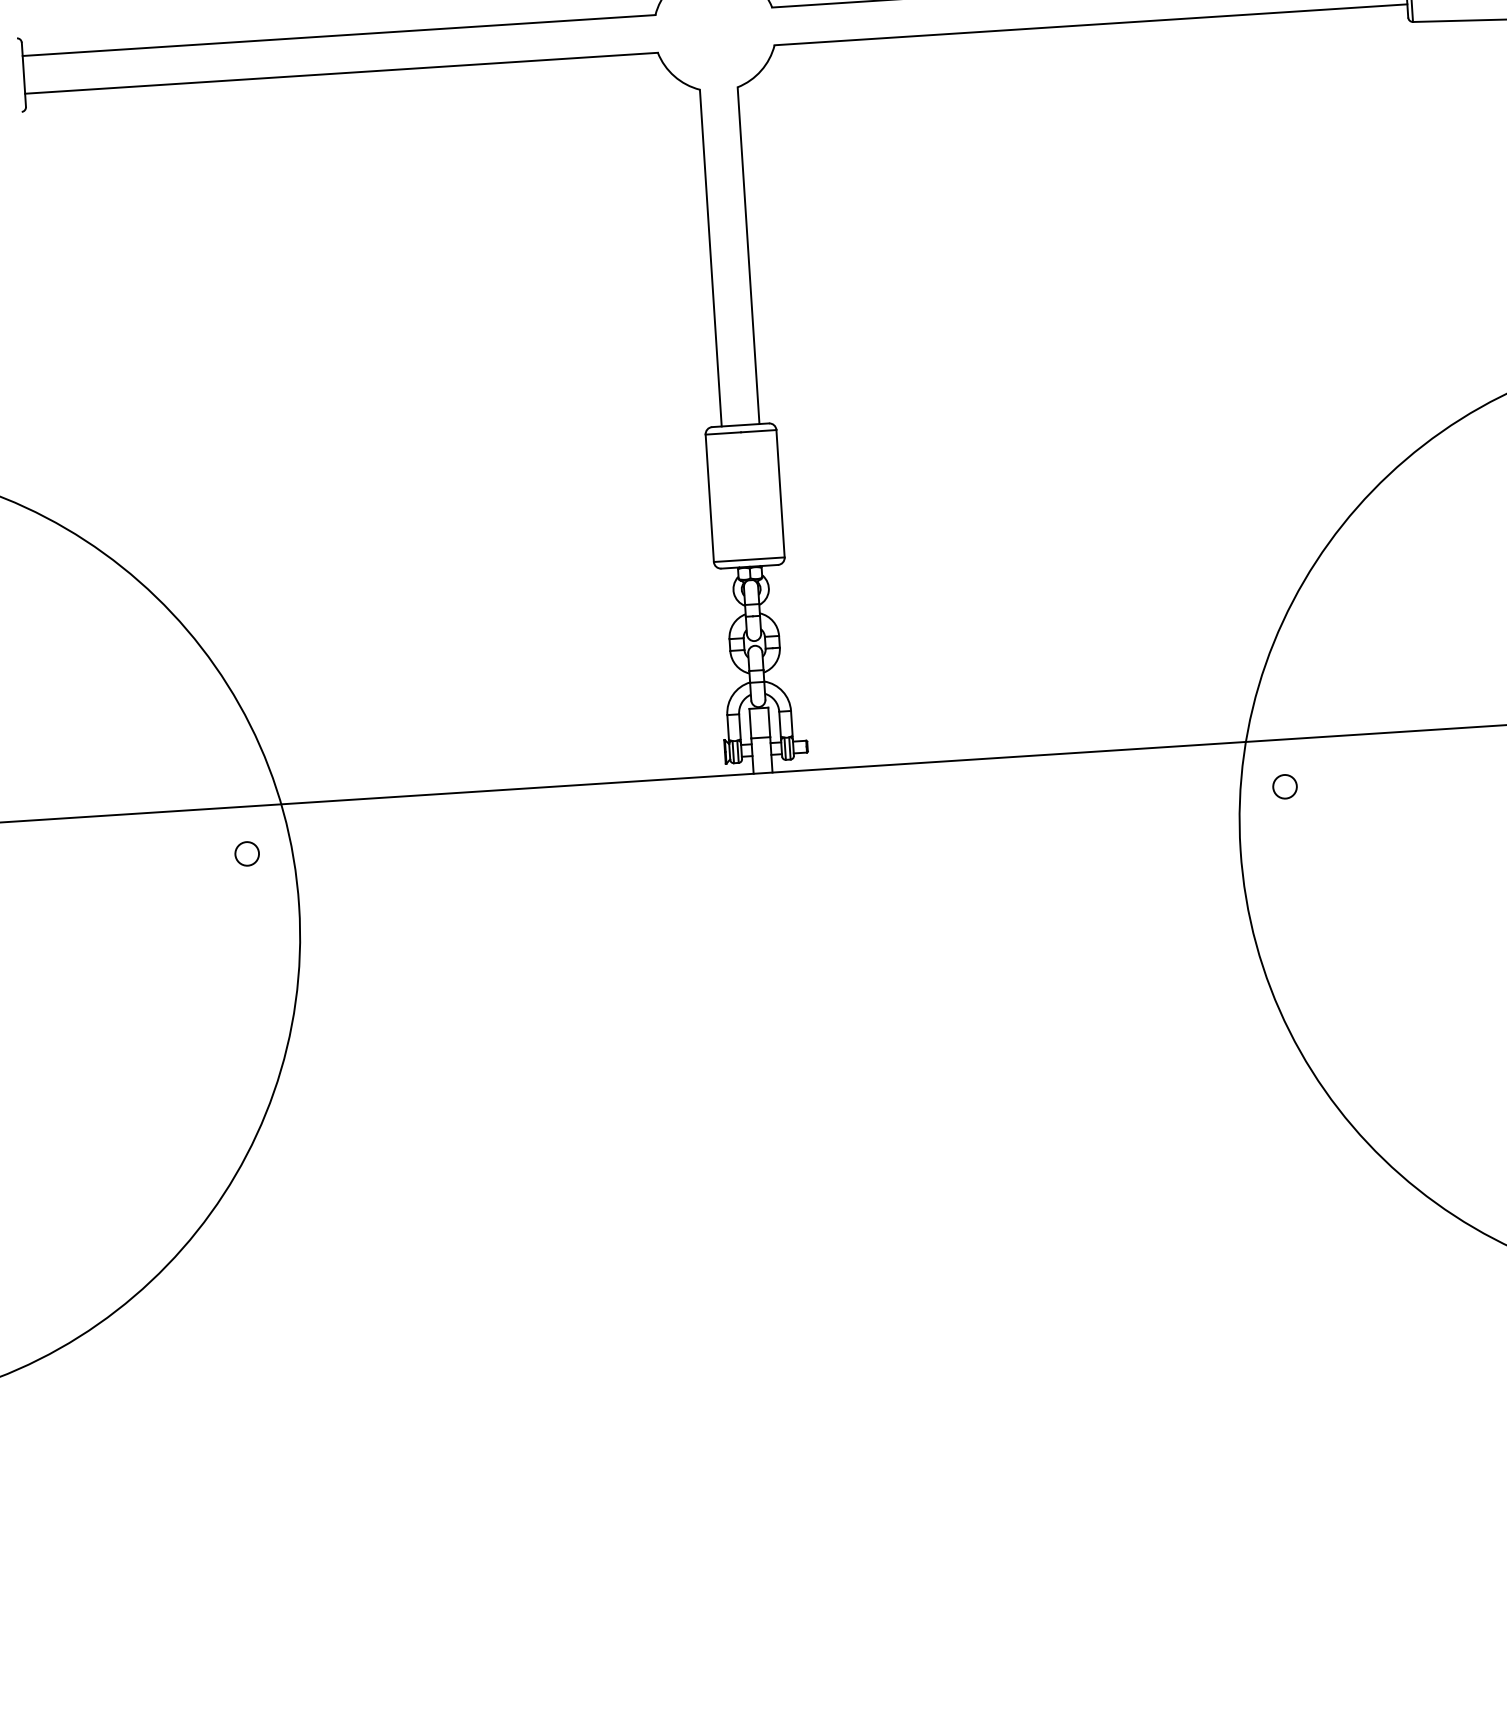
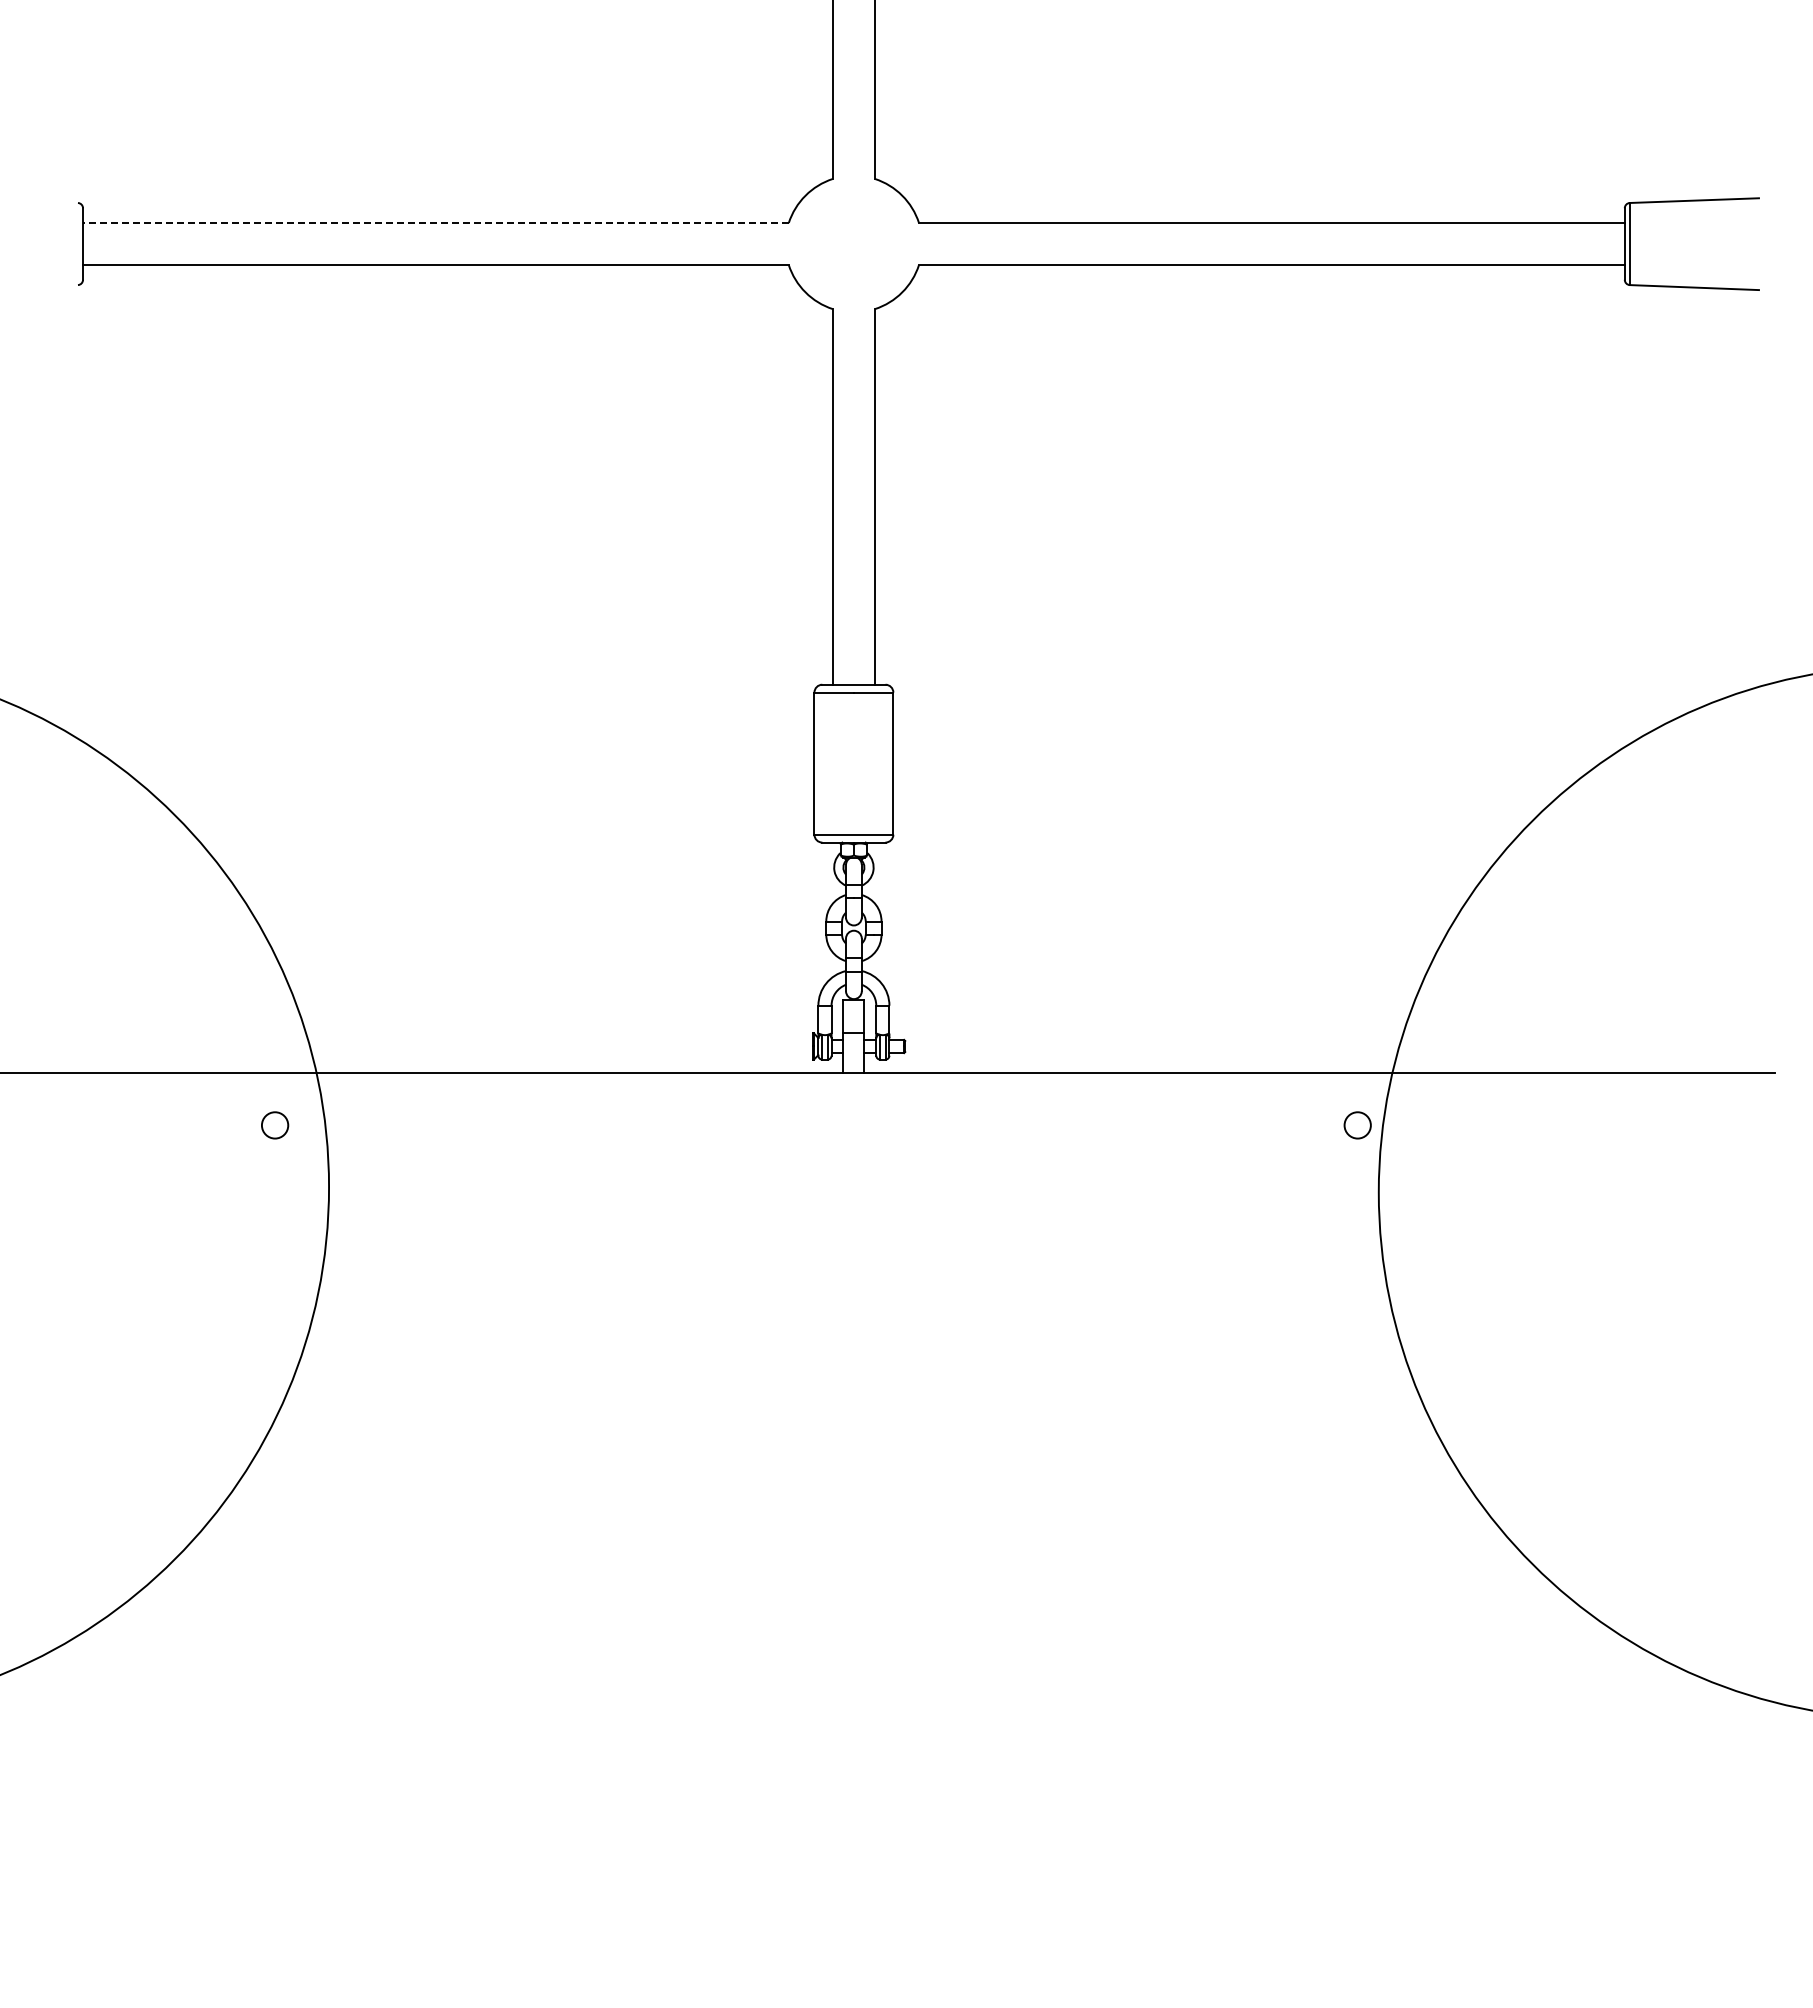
line: (338, 36) -> (435, 223), solid -> dashed
circle: (1284, 786) -> (1357, 1125), moved

